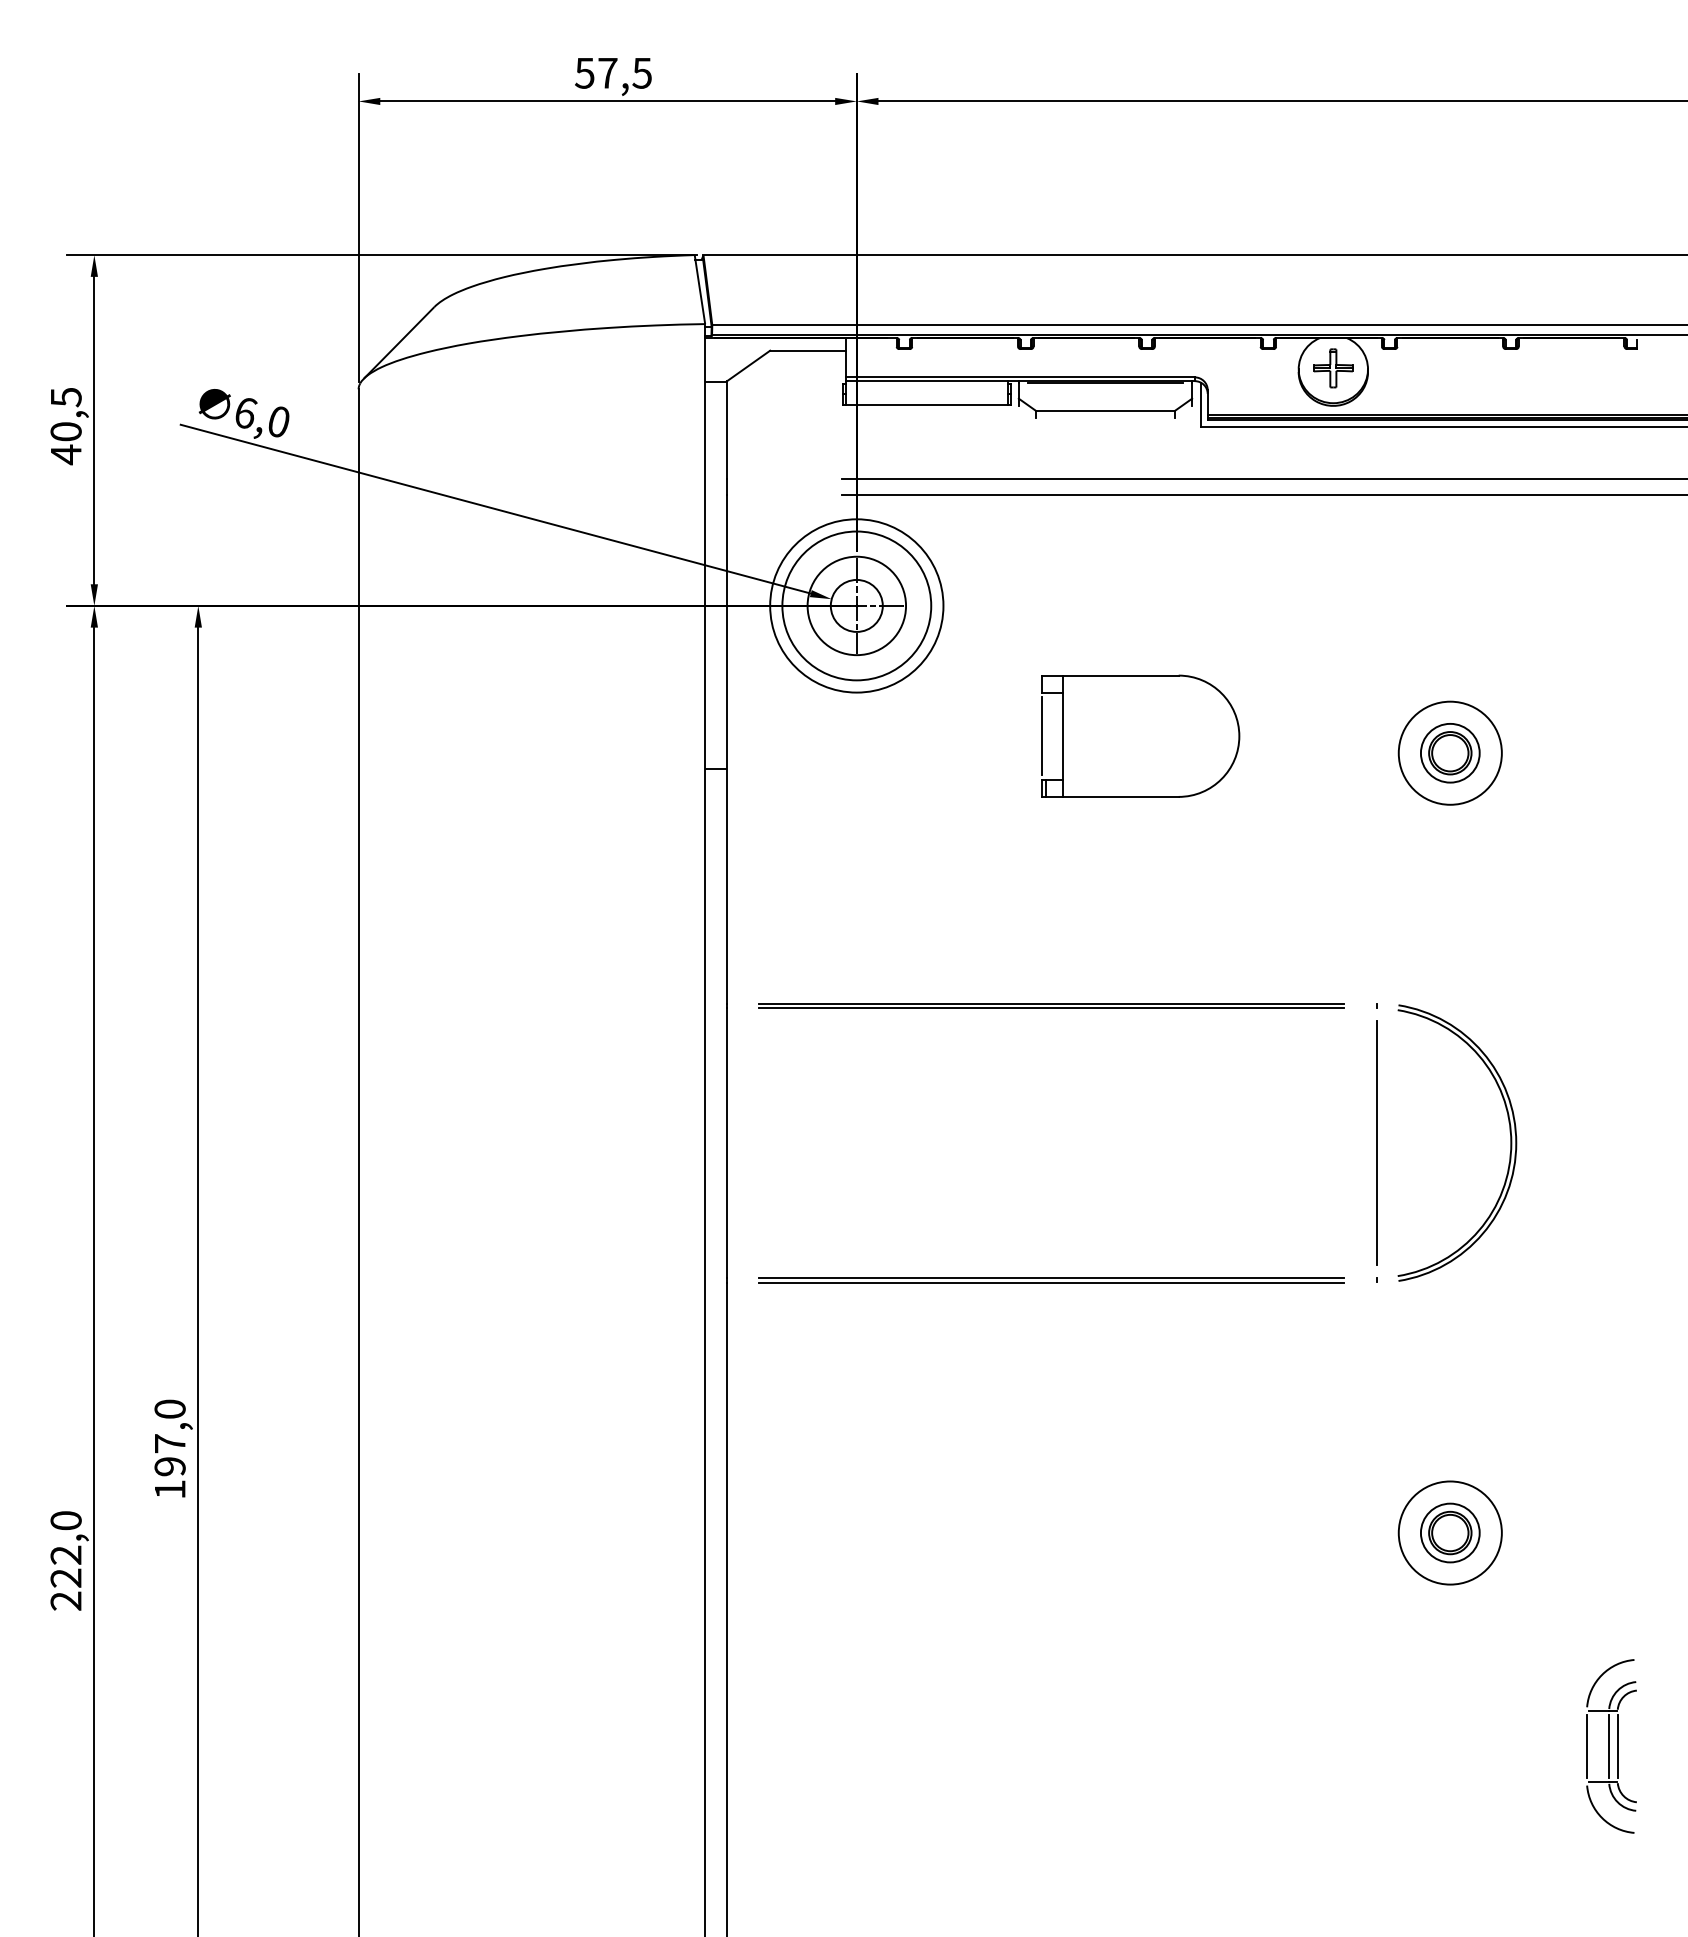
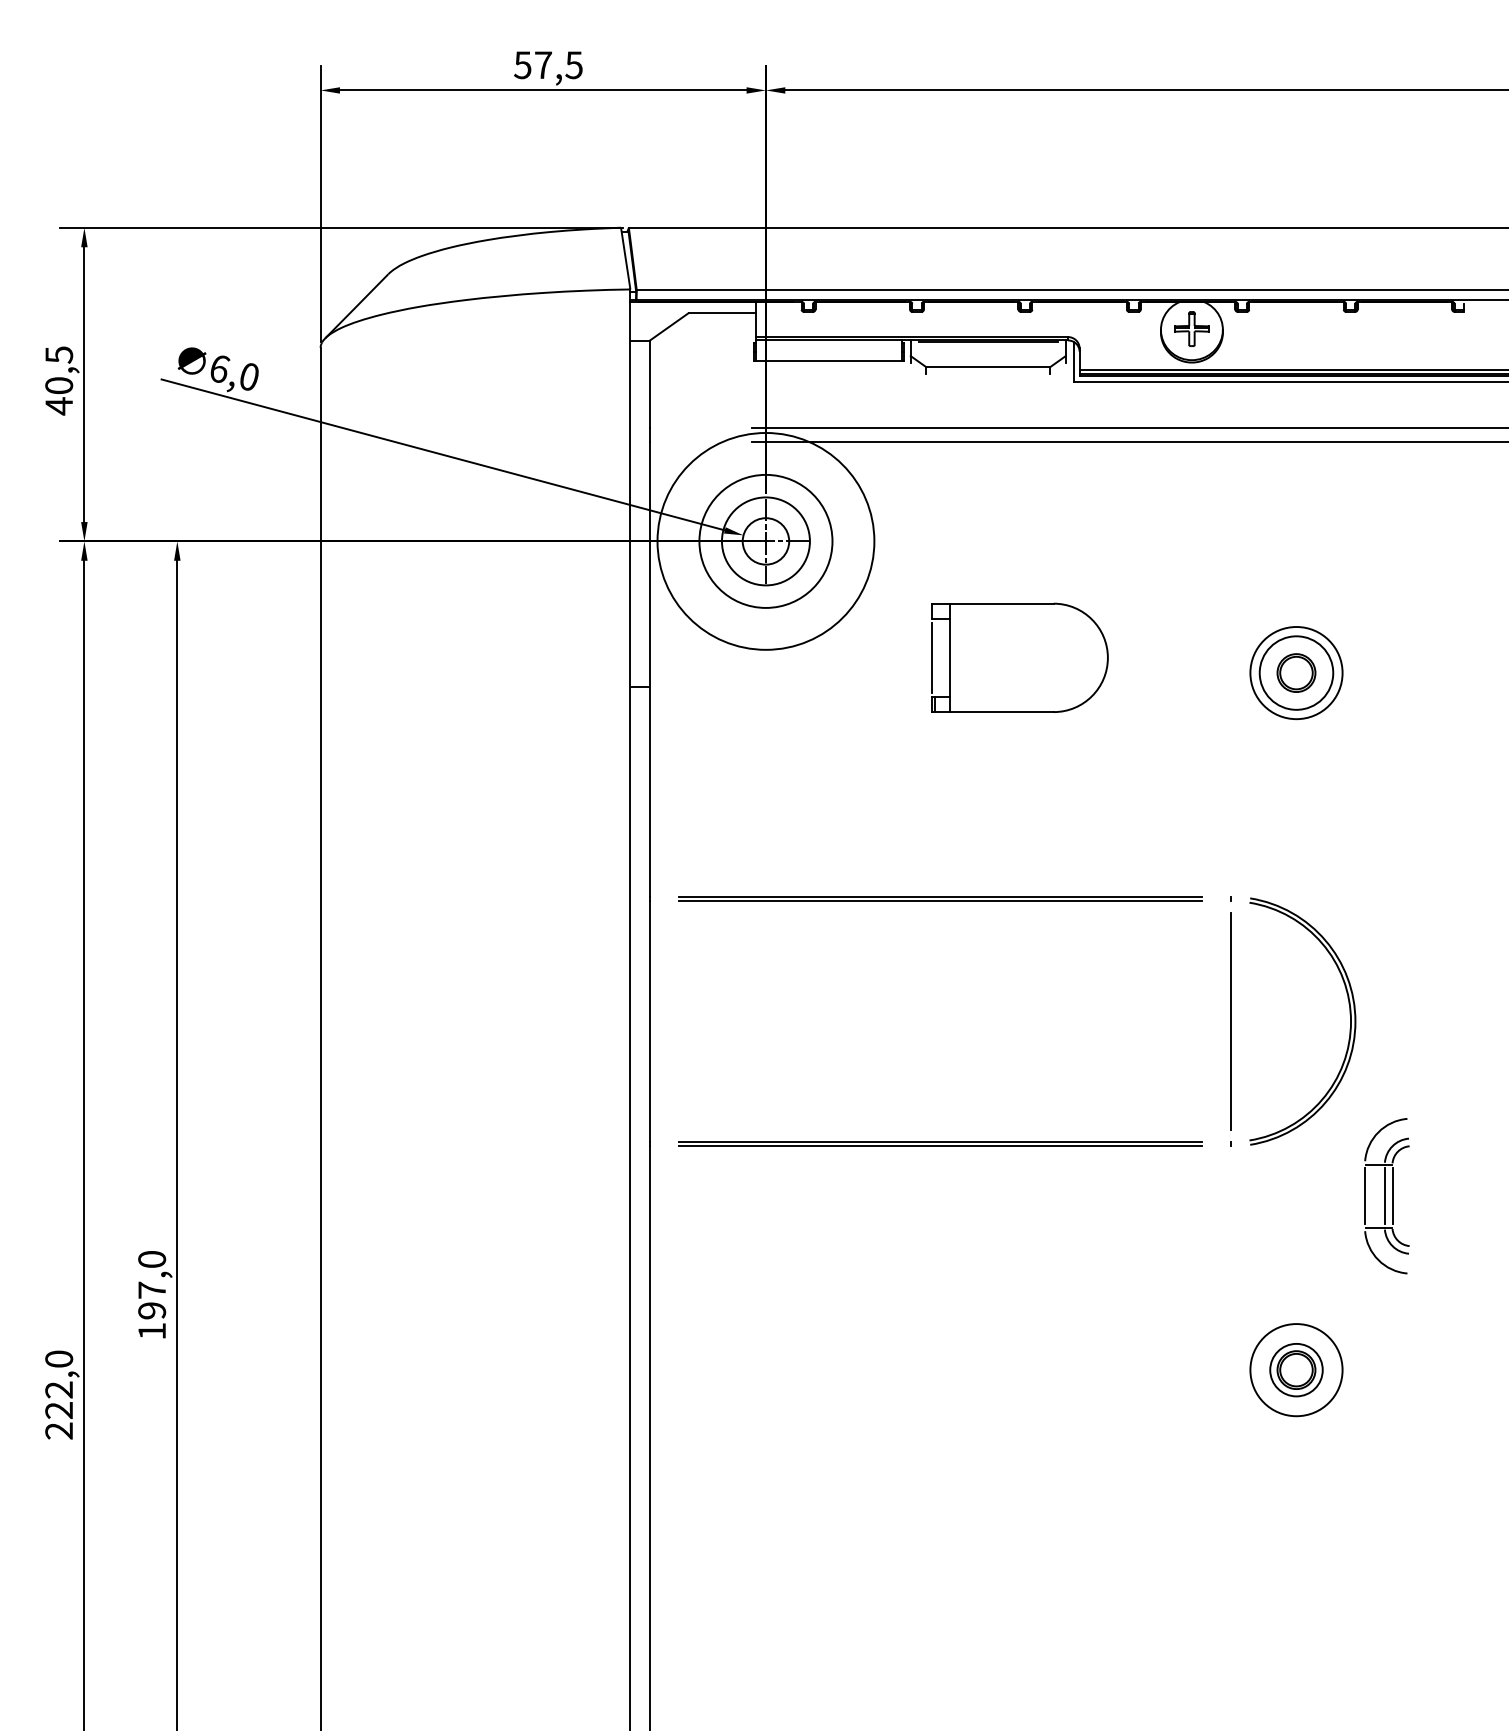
circle: (856, 605) -> (765, 541), size x1.4
circle: (1449, 752) -> (1295, 672), size x1.4
part: (1611, 1746) -> (1386, 1196), moved

